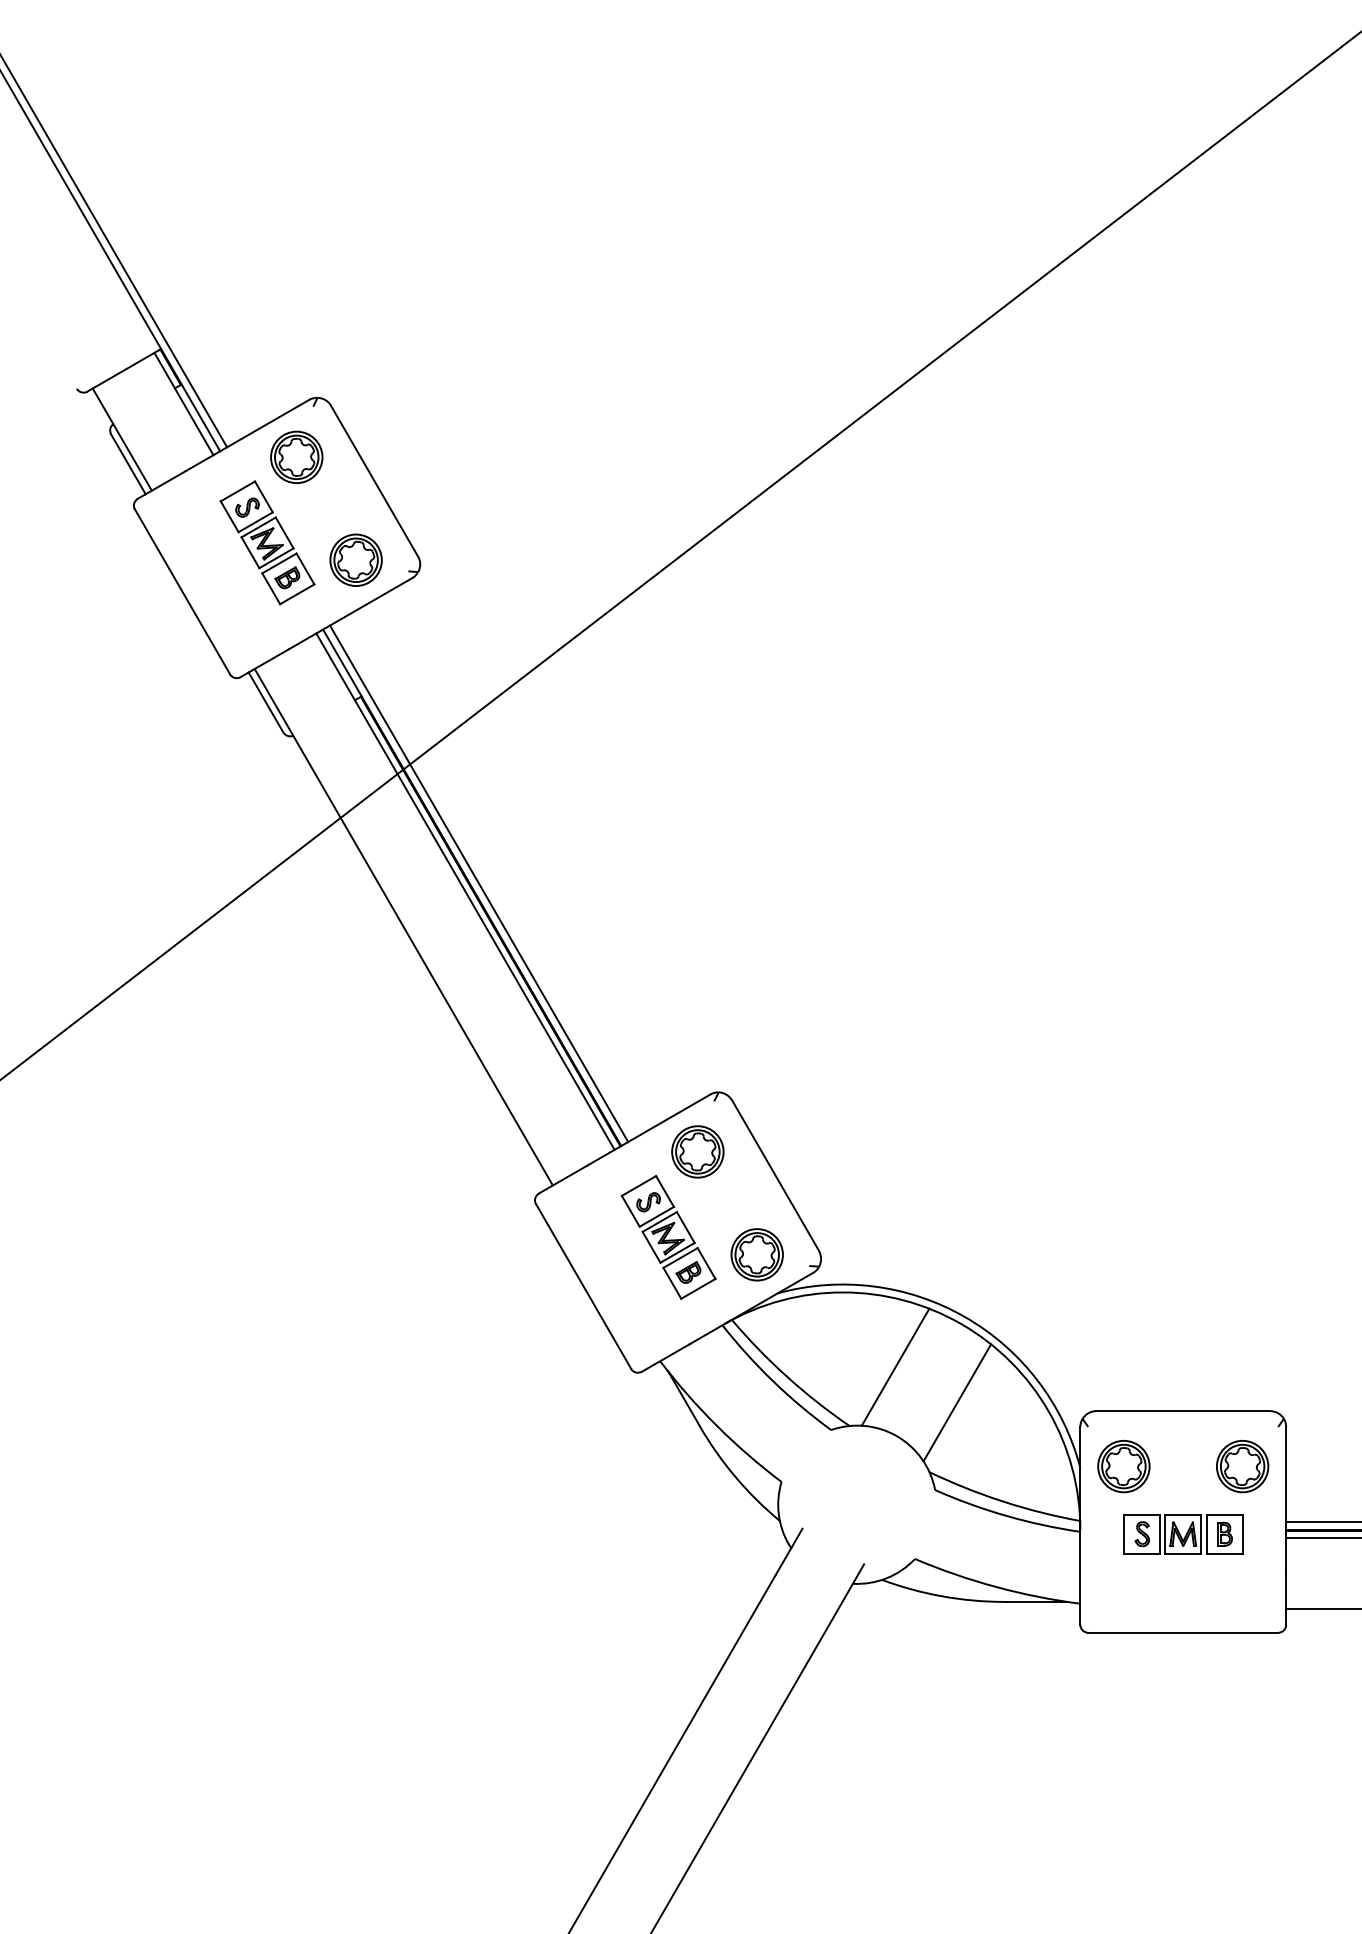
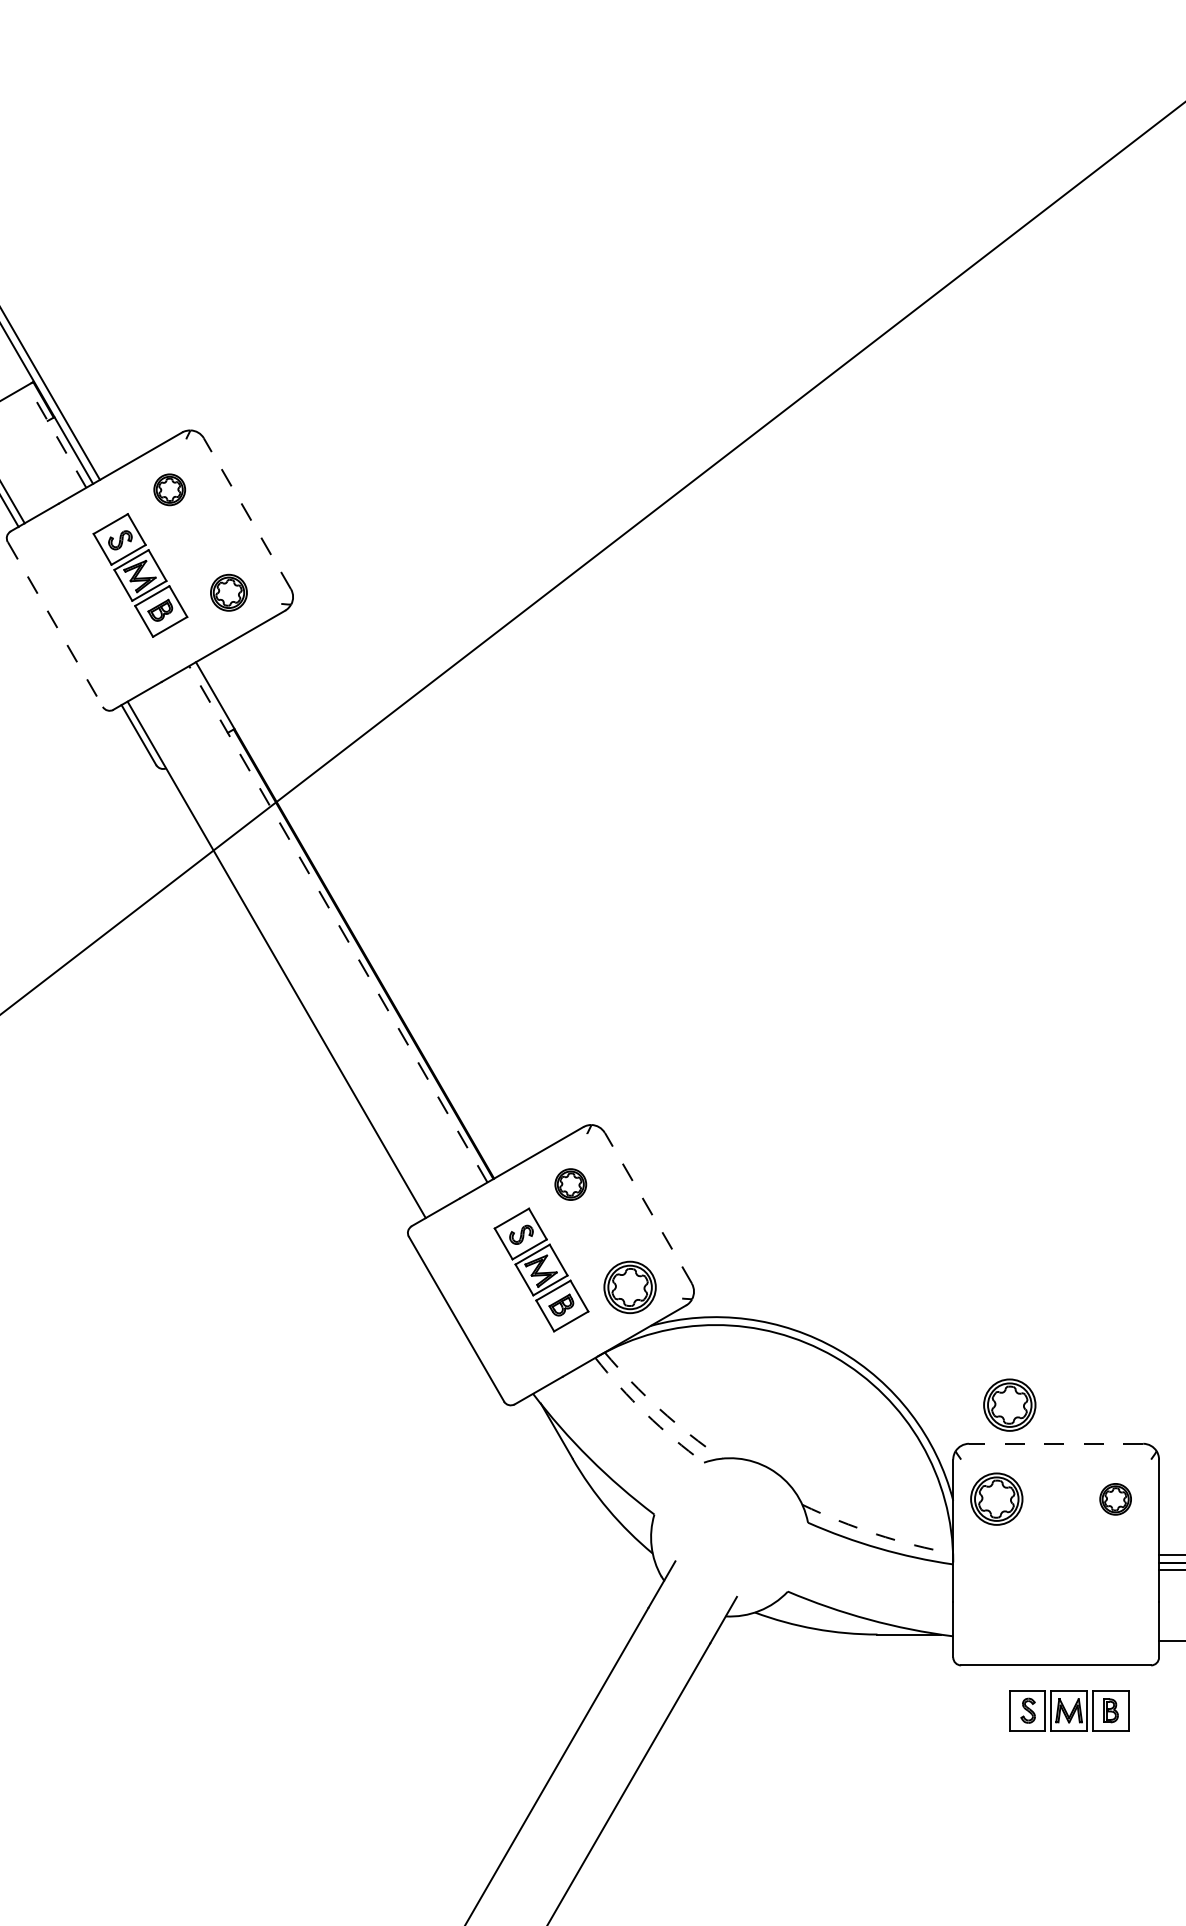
line: (183, 403) -> (56, 436), solid -> dashed
part: (296, 456) -> (169, 489), size x0.6
line: (374, 480) -> (247, 513), solid -> dashed
part: (355, 559) -> (228, 592), size x0.7
line: (182, 592) -> (55, 625), solid -> dashed
line: (479, 883) -> (352, 916), removed
line: (465, 891) -> (338, 924), solid -> dashed
part: (697, 1151) -> (570, 1184), size x0.6
line: (775, 1175) -> (648, 1208), solid -> dashed
line: (895, 1366) -> (768, 1399), removed
part: (1136, 1372) -> (1009, 1405), added
arc: (787, 1376) -> (660, 1409), solid -> dashed
arc: (773, 1381) -> (646, 1414), solid -> dashed
line: (957, 1402) -> (830, 1435), removed
line: (1182, 1411) -> (1055, 1444), solid -> dashed
part: (1242, 1466) -> (1115, 1499), size x0.6
arc: (1003, 1501) -> (876, 1534), solid -> dashed
part: (1183, 1534) -> (1069, 1711), moved

